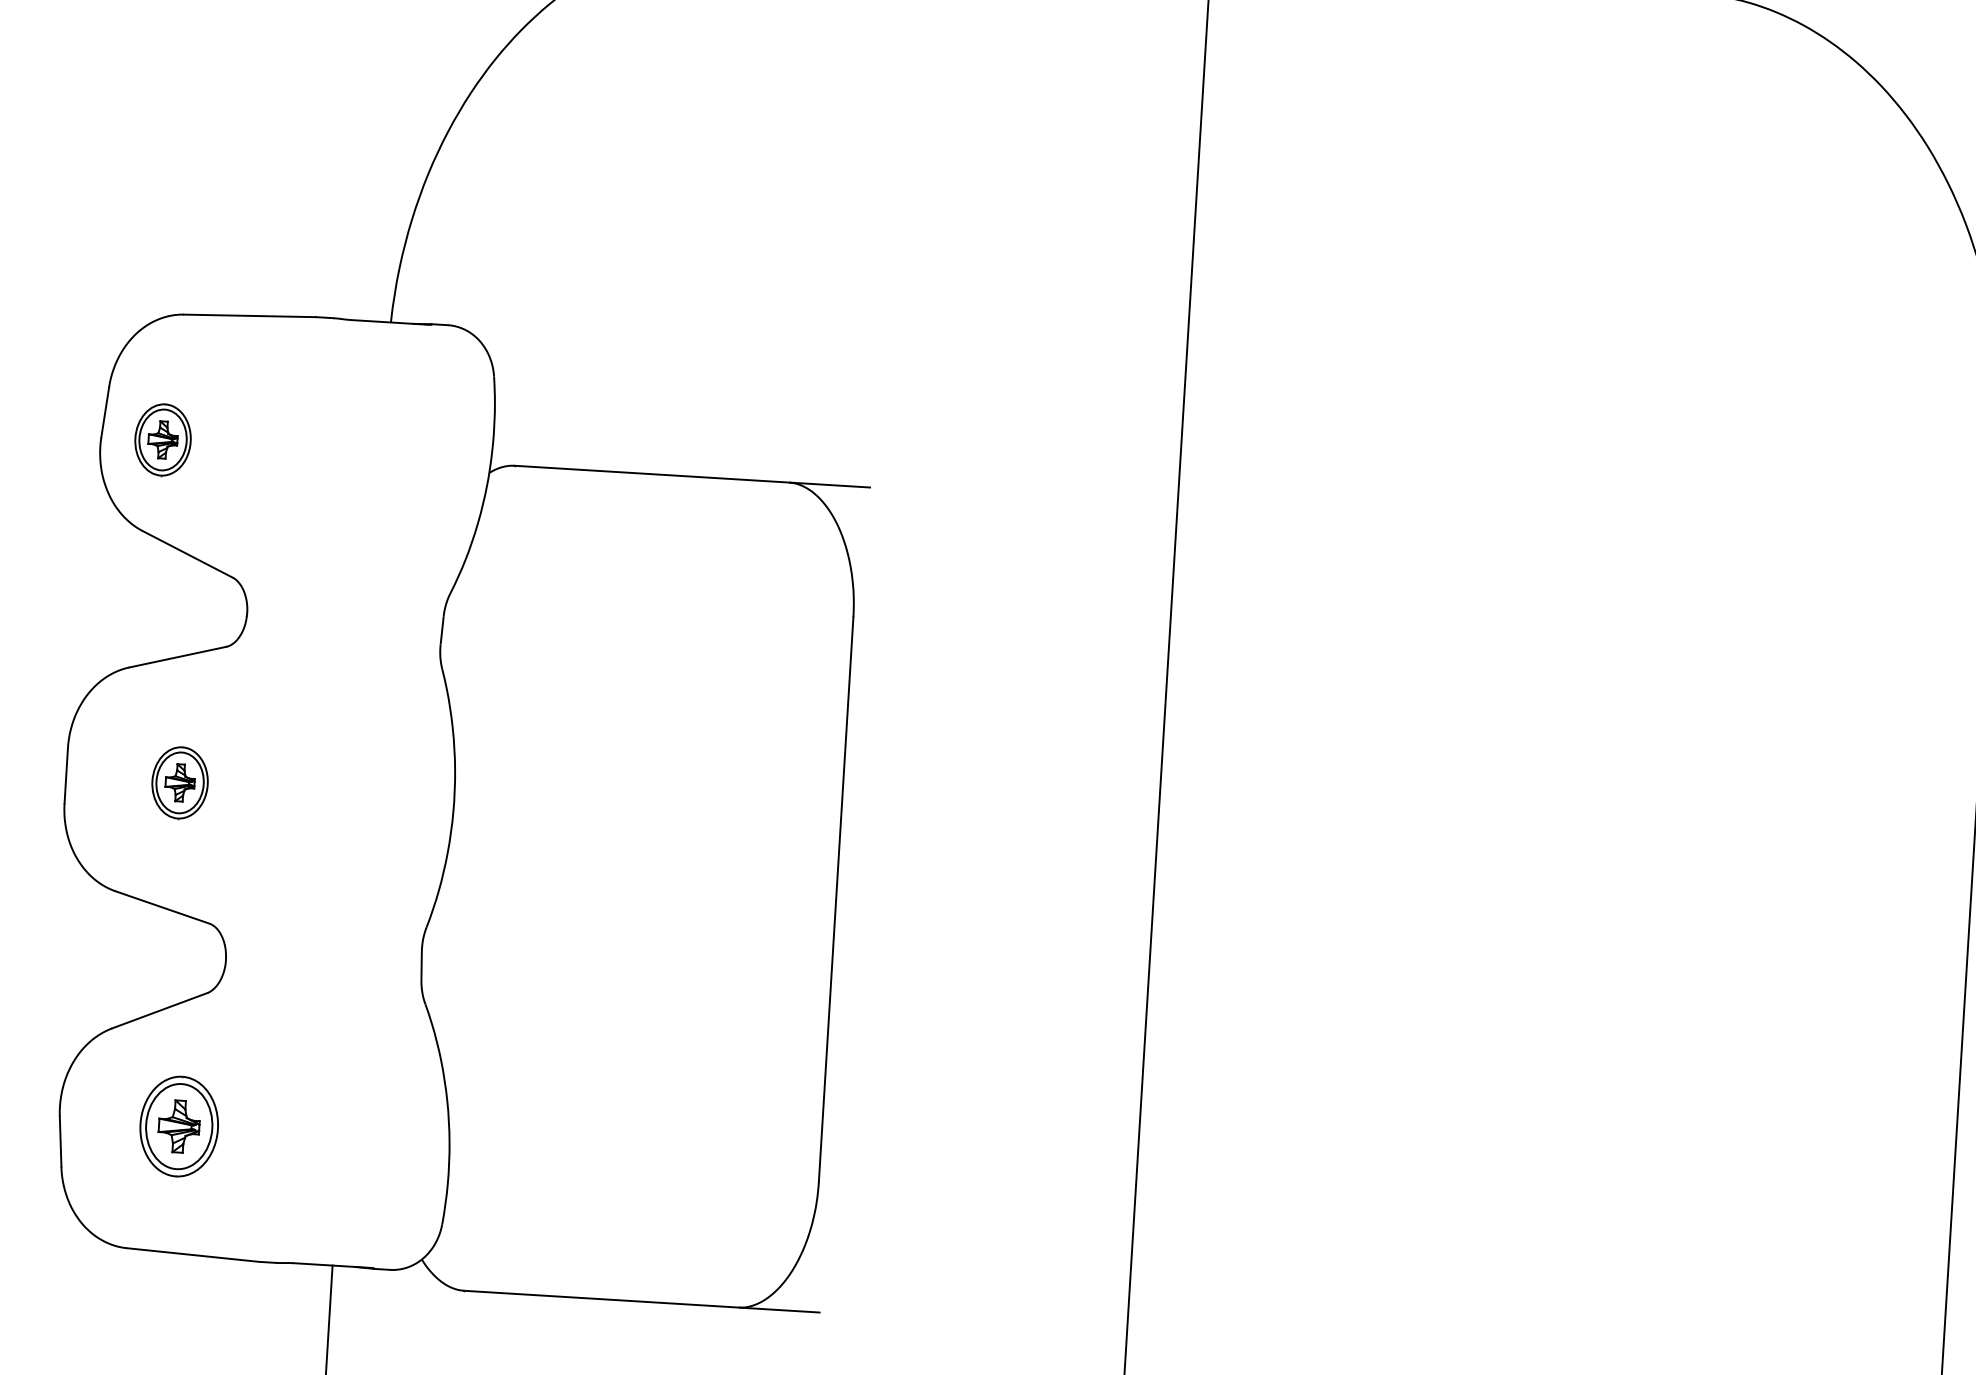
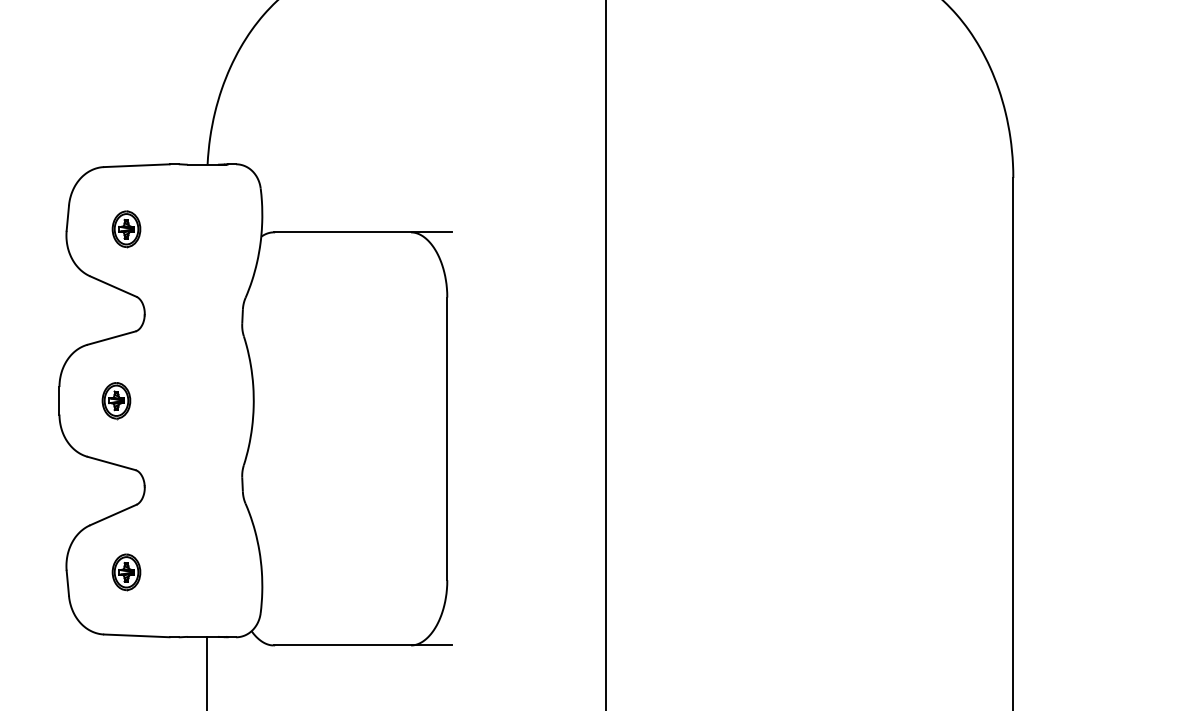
part: (162, 440) -> (126, 229), moved
part: (179, 1127) -> (126, 572), size x0.71

